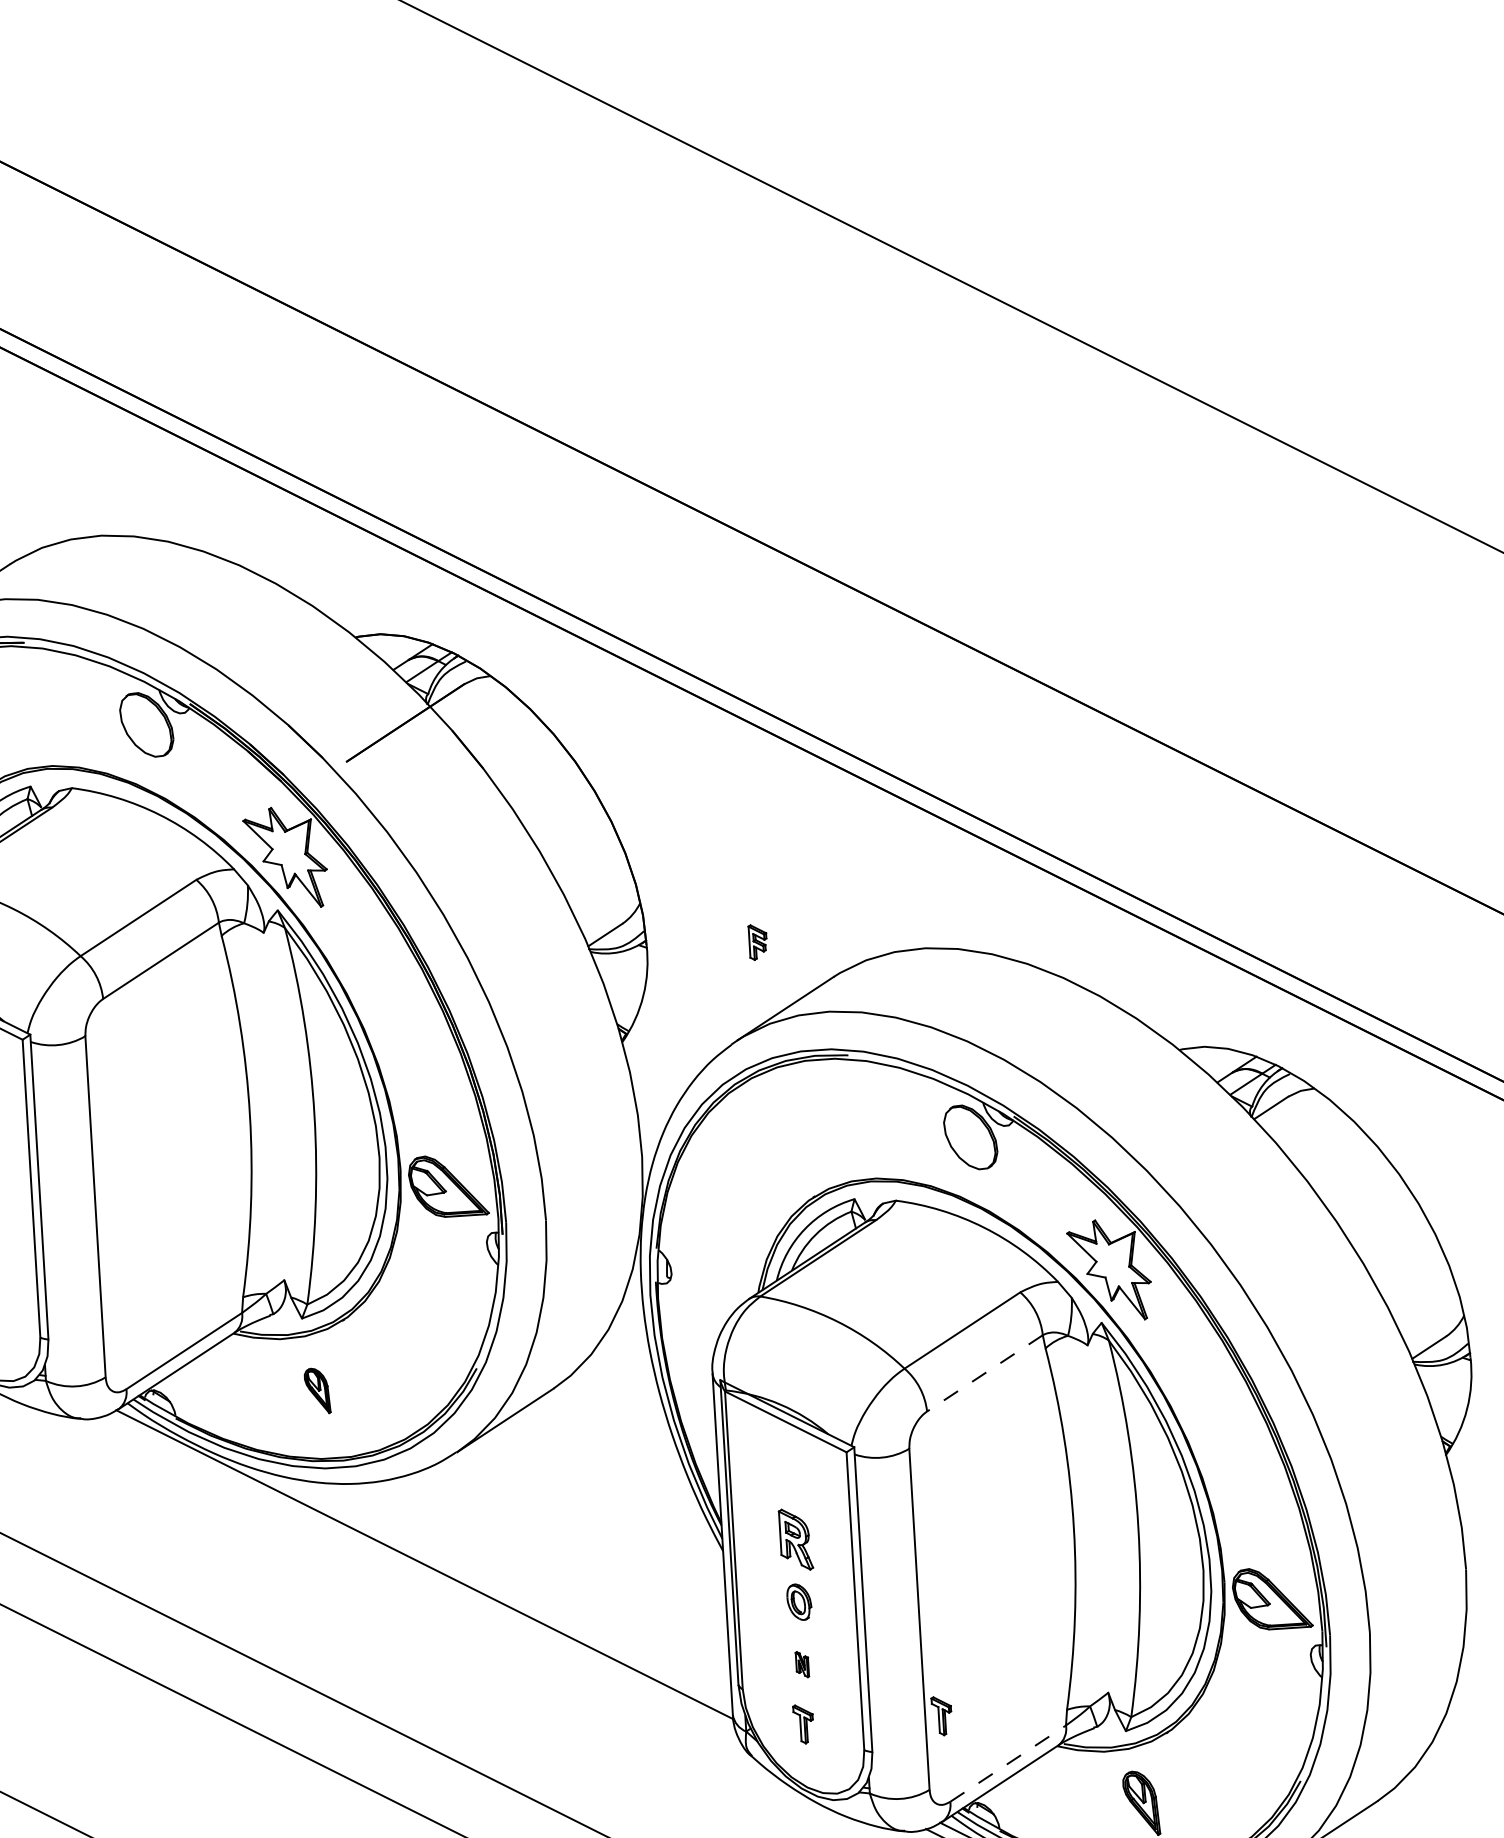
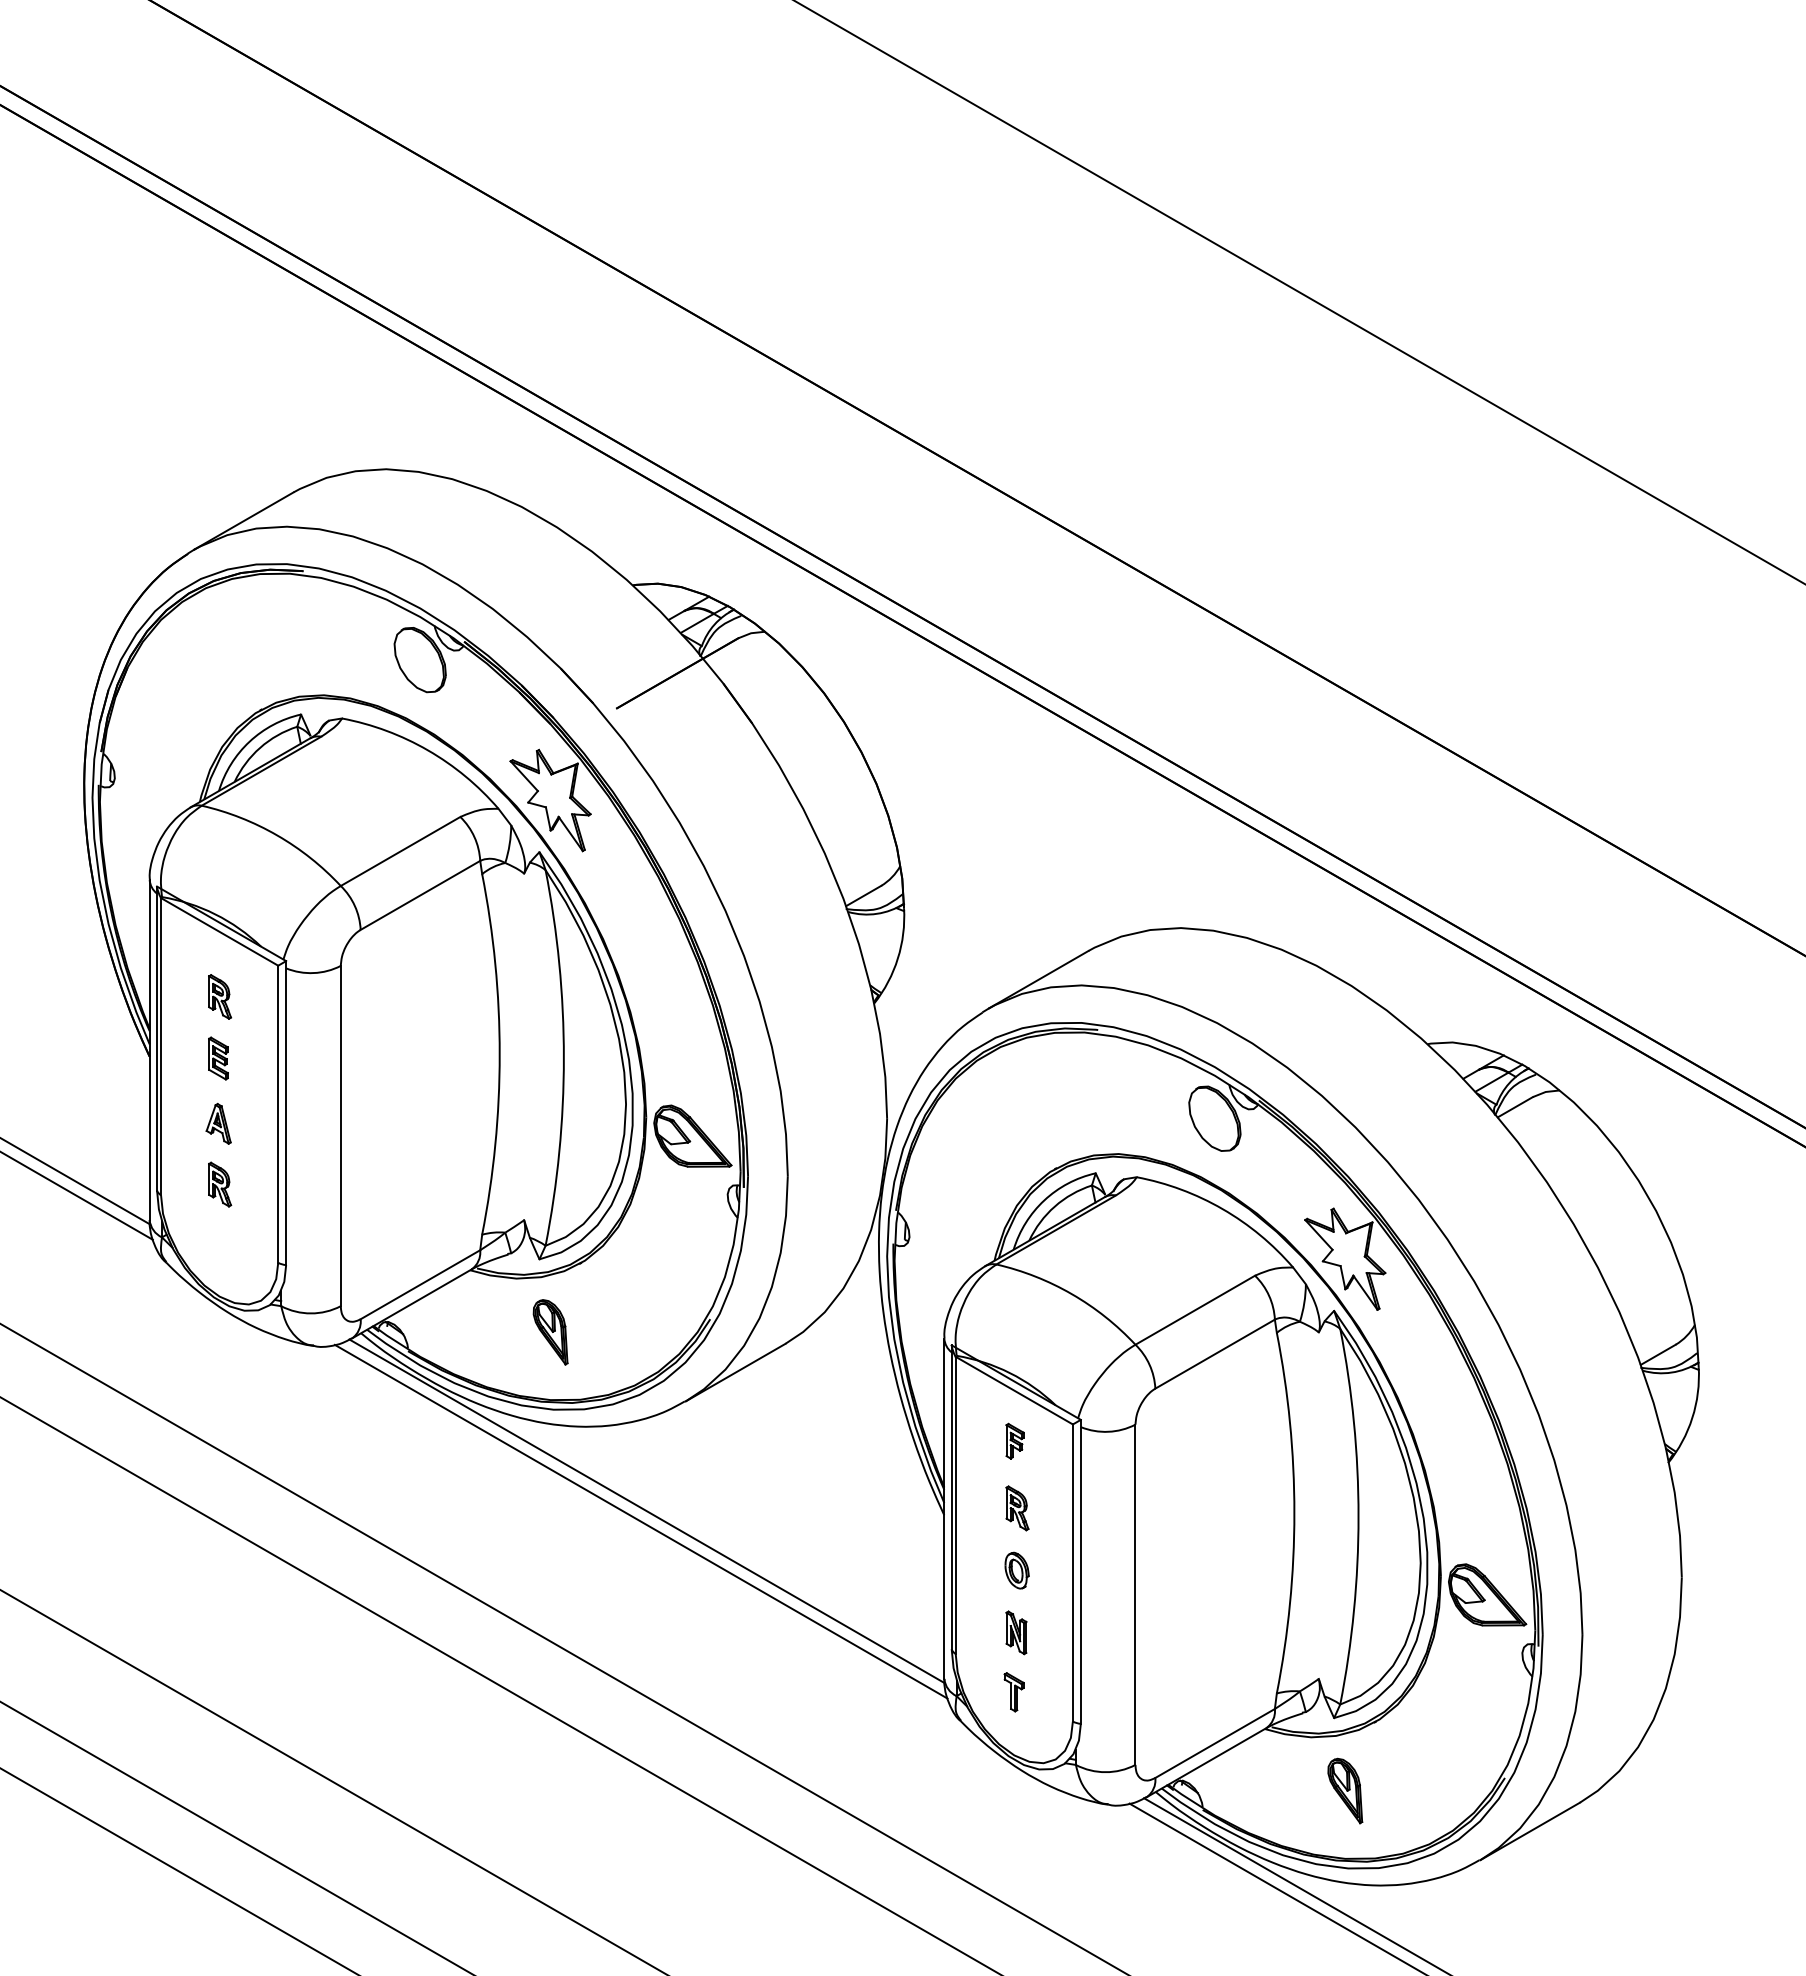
part: (757, 941) -> (1014, 1440), moved
line: (984, 1373) -> (1214, 1354), dashed -> solid
part: (317, 1391) -> (550, 1332), size x1.43
part: (796, 1539) -> (1017, 1508), size x0.71
line: (418, 1575) -> (640, 1521), added
part: (802, 1664) -> (1016, 1632), size x1.67
part: (941, 1716) -> (1151, 1692), removed
line: (1008, 1763) -> (1215, 1743), dashed -> solid

